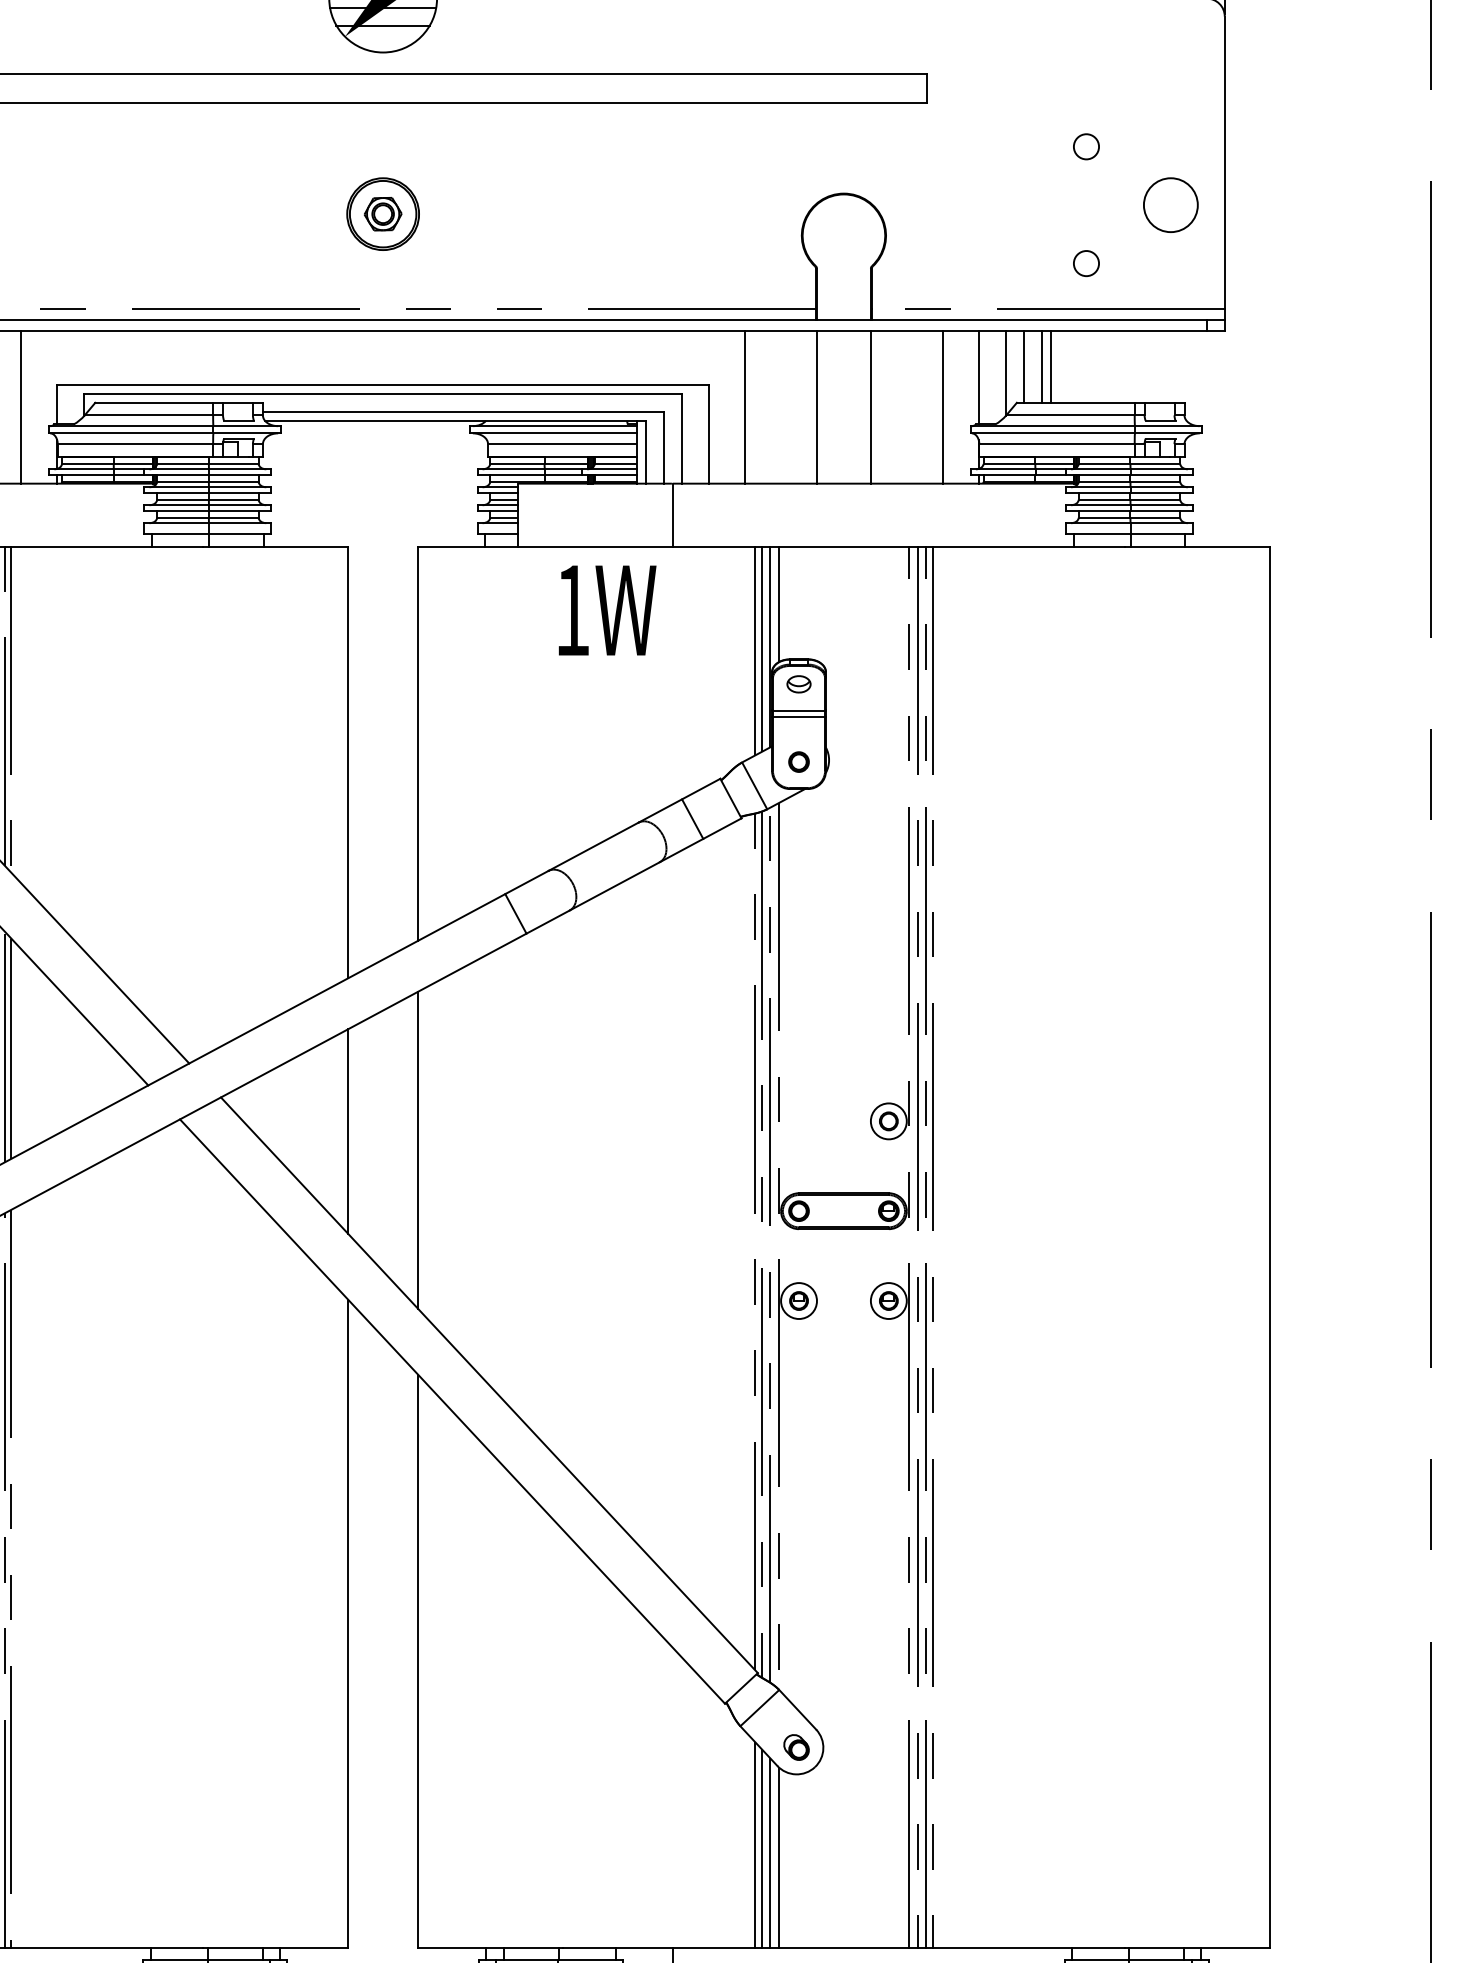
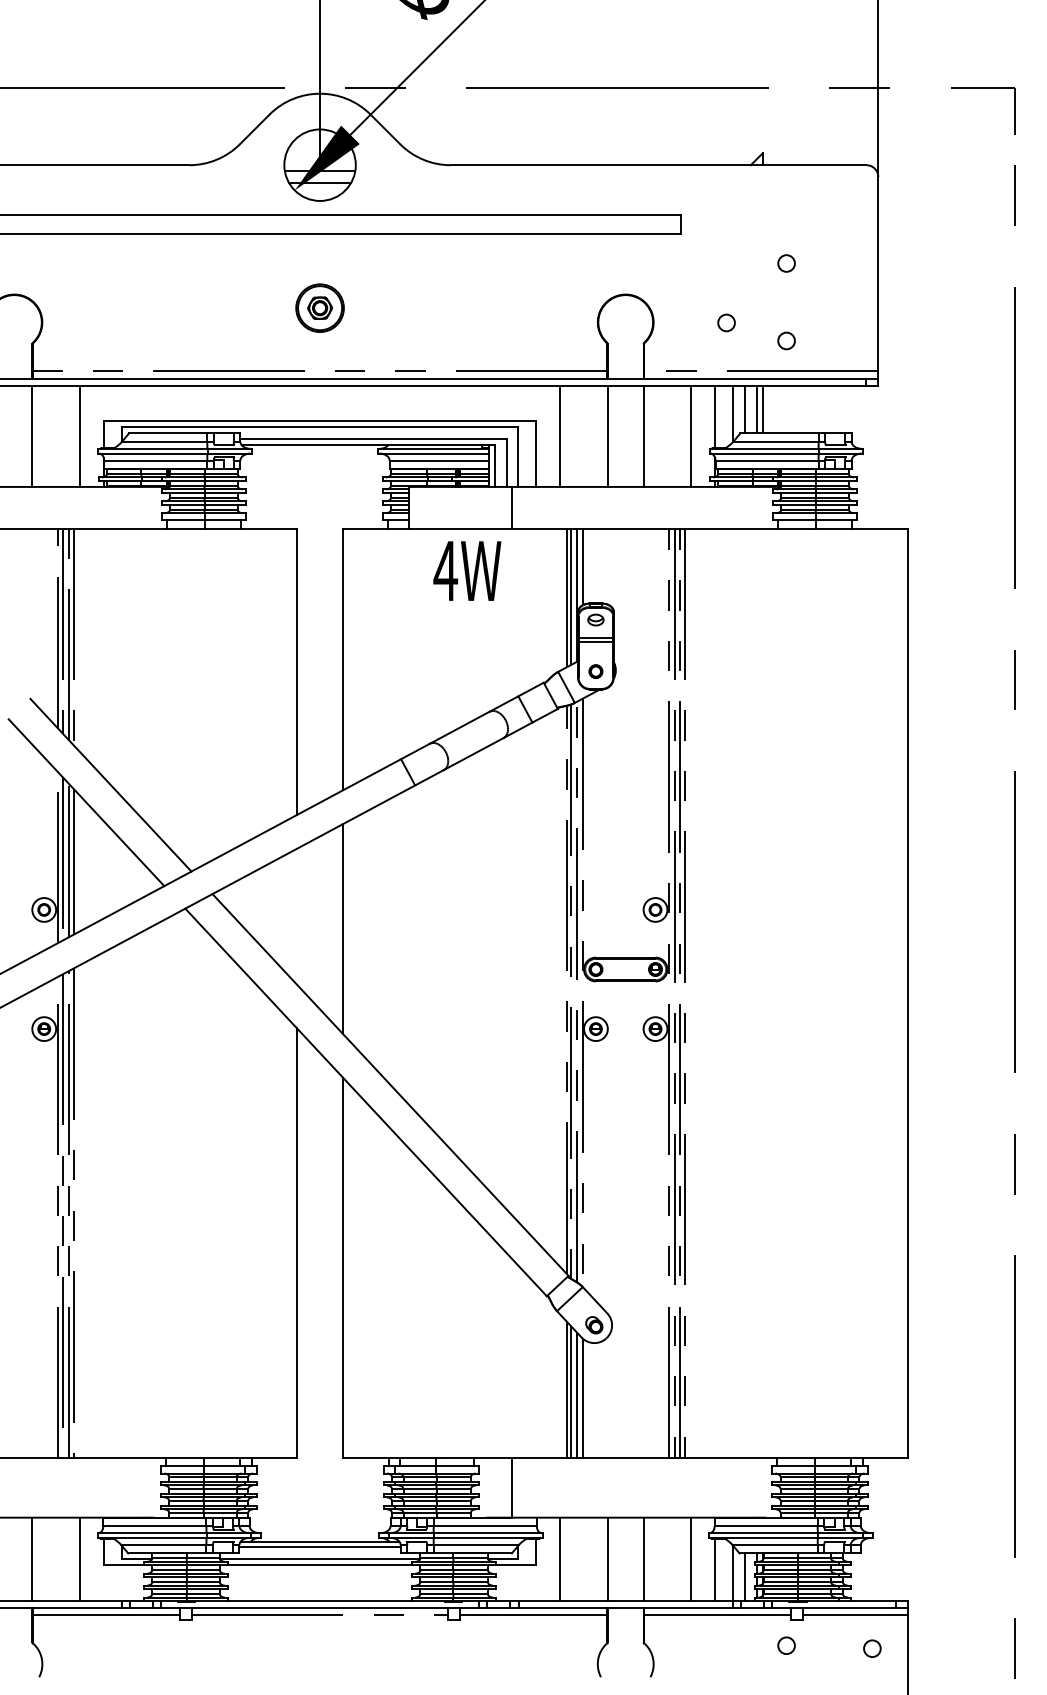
circle: (1170, 204) -> (842, 301), removed
circle: (995, 235) -> (726, 322), added
text: (572, 609) -> (445, 570), 1W -> 4W
line: (347, 1131) -> (296, 916), removed

